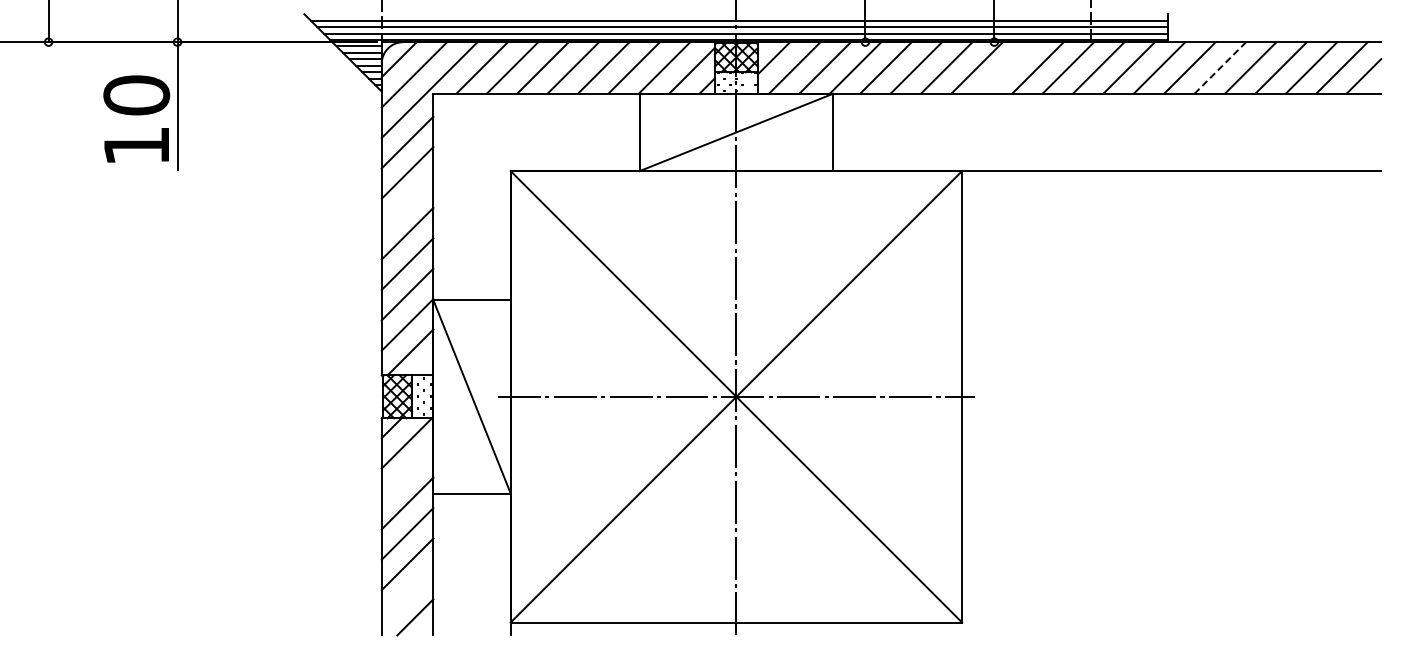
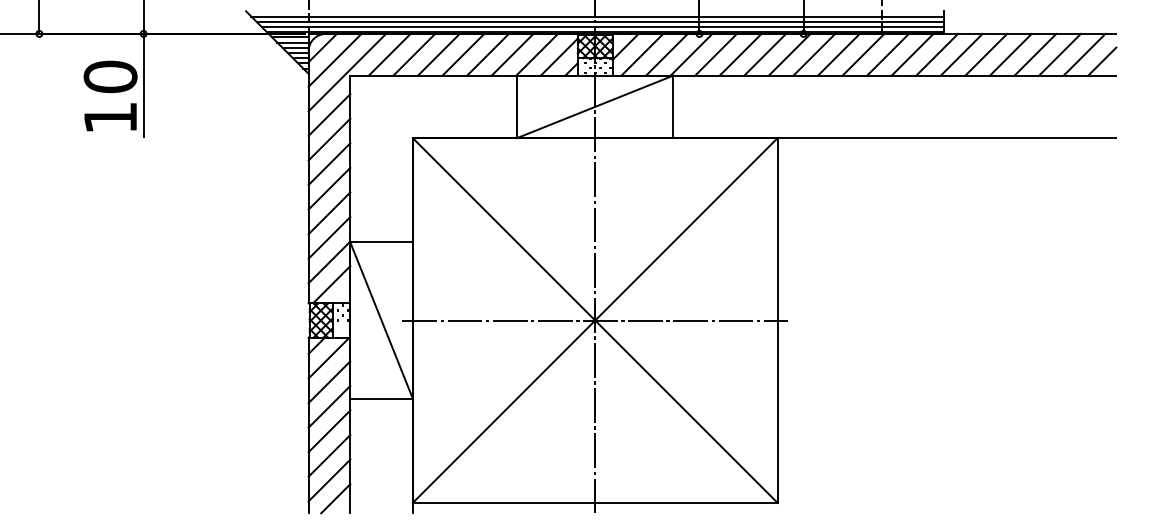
line: (1007, 67) -> (814, 54), added
line: (1220, 67) -> (986, 54), dashed -> solid
line: (407, 203) -> (329, 164), added
line: (407, 472) -> (329, 381), added
line: (407, 594) -> (329, 480), added

